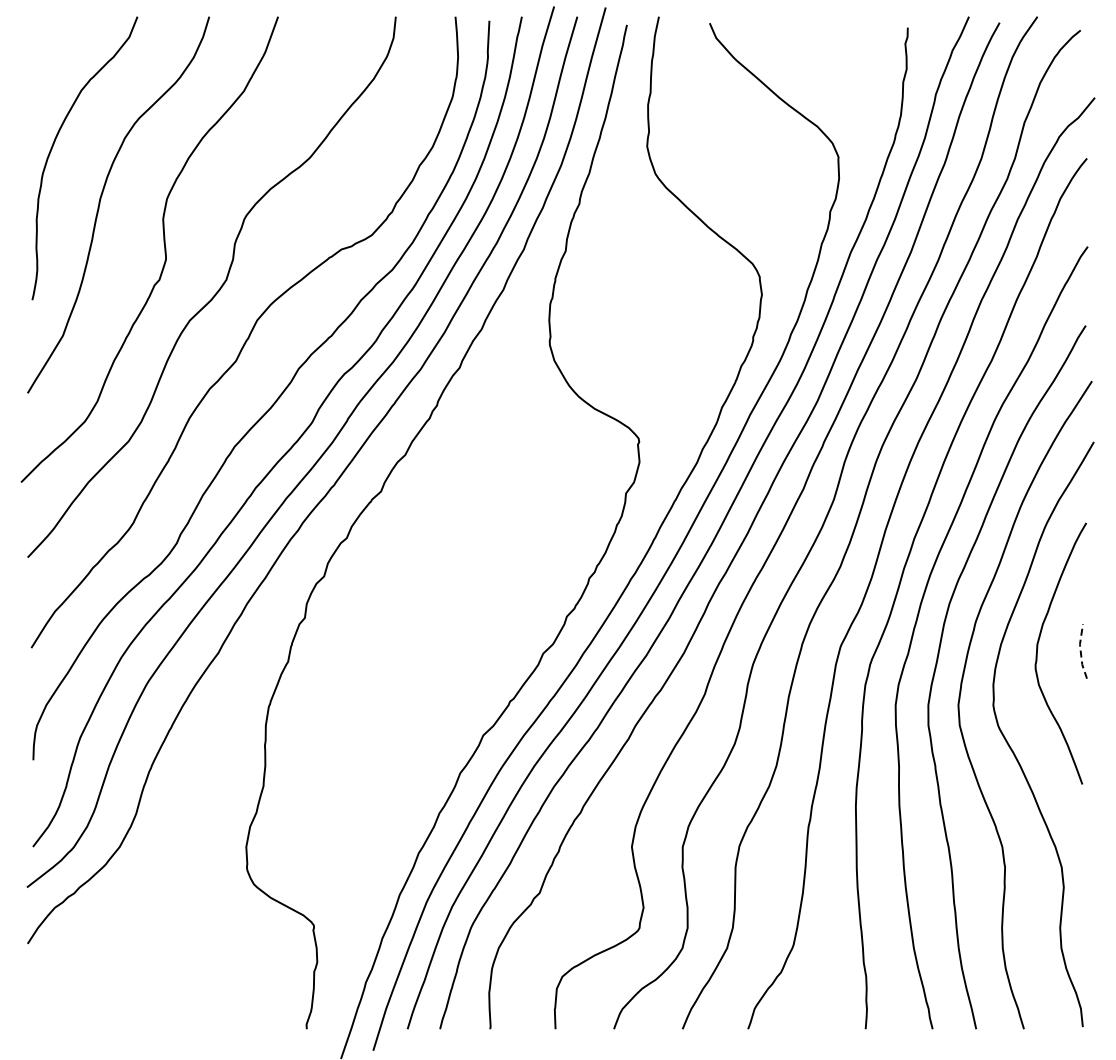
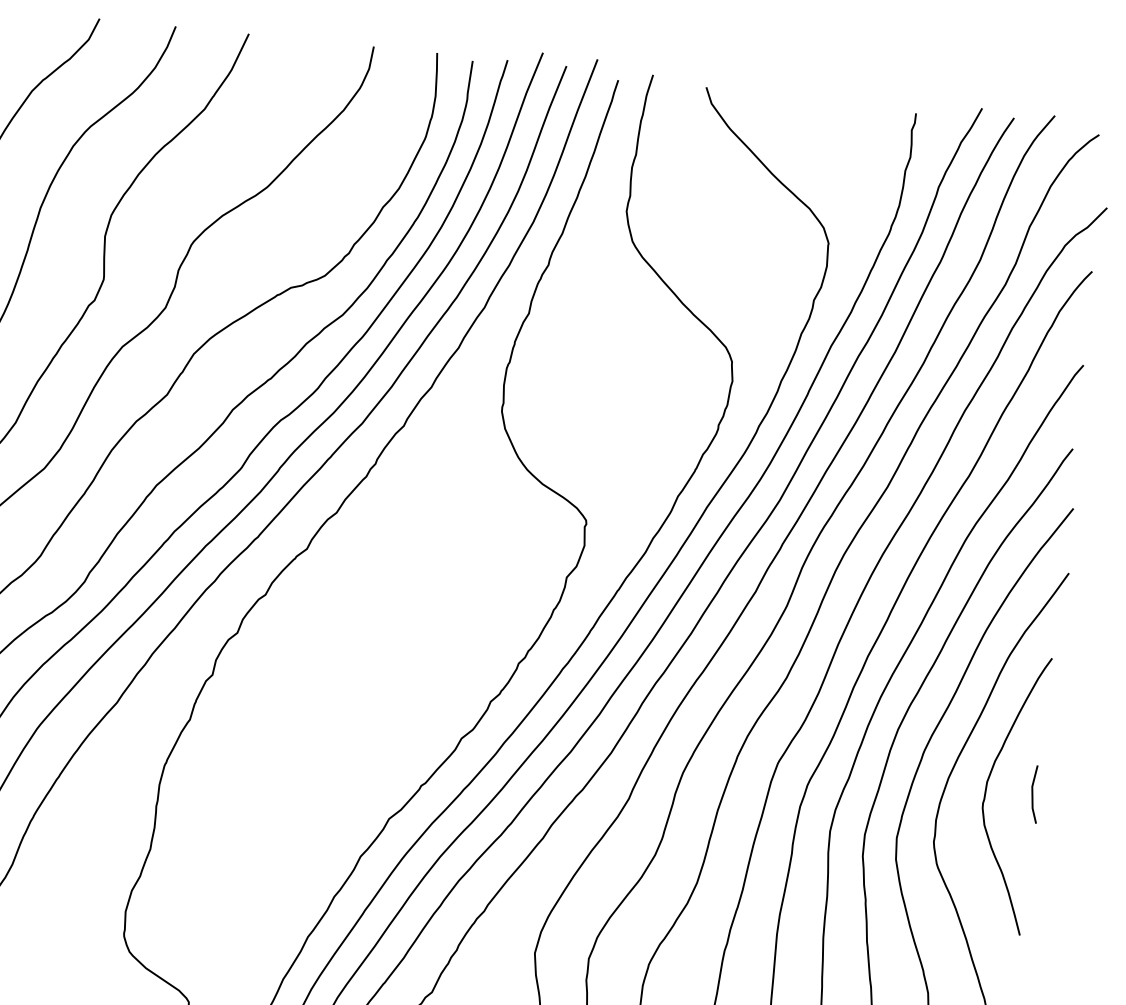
line: (1080, 651) -> (1032, 794), dashed -> solid

